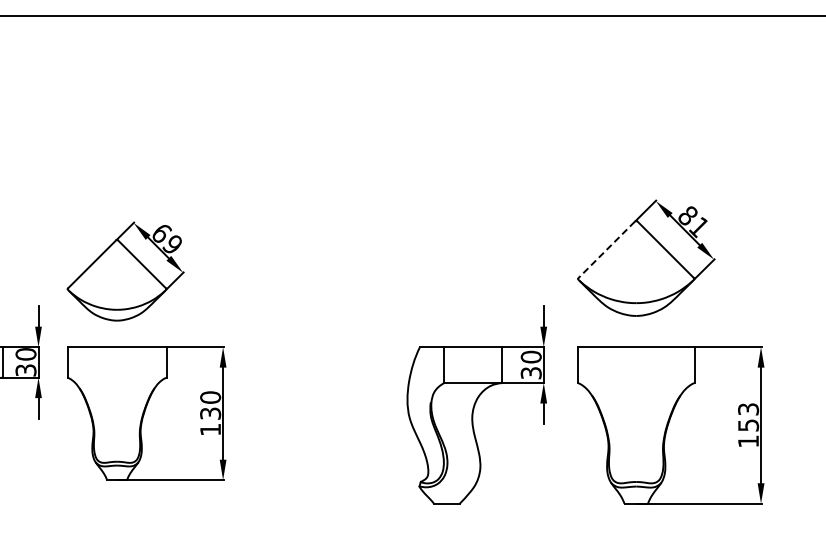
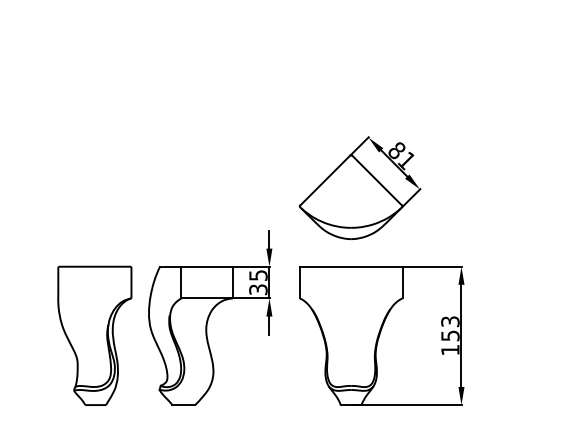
line: (606, 249) -> (324, 180), dashed -> solid
text: (530, 356) -> (257, 274), 30 -> 35
part: (345, 425) -> (94, 335), added

